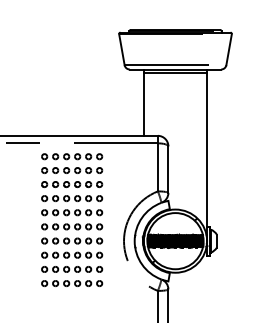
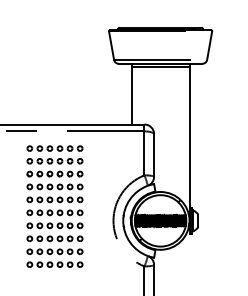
part: (71, 219) -> (54, 206), moved

